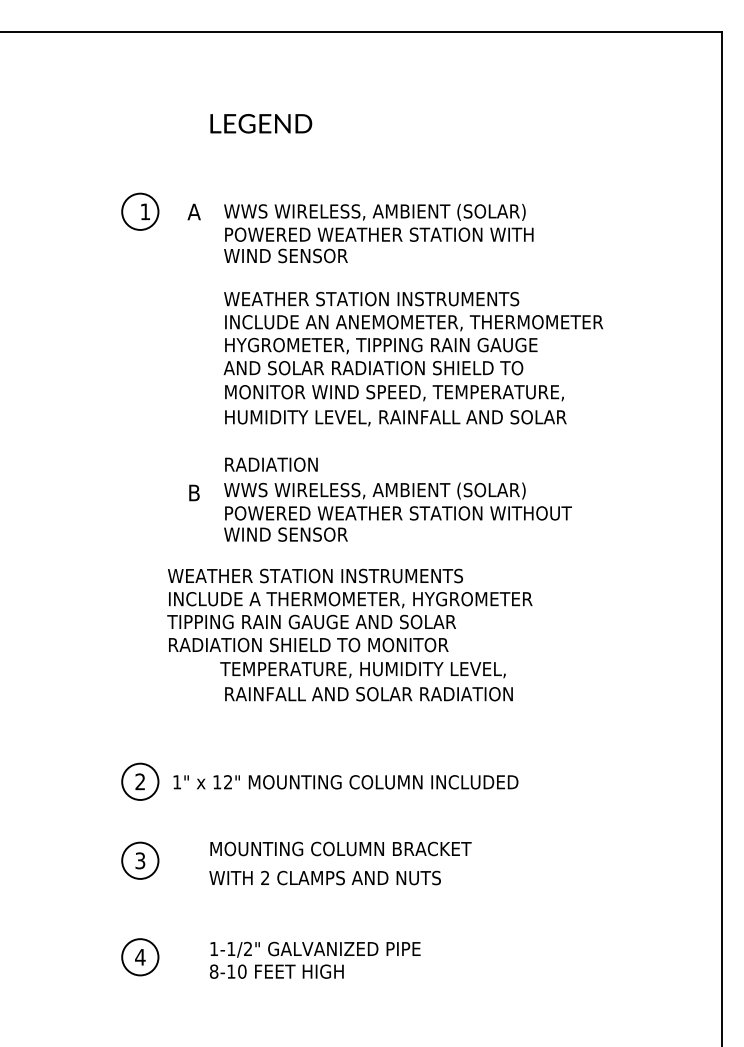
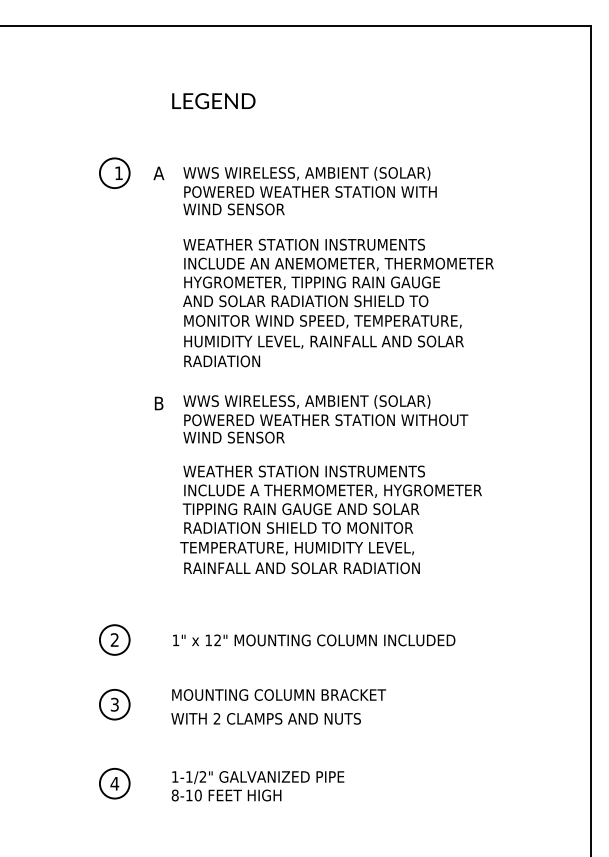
text: (271, 464) -> (222, 361), moved
text: (348, 610) -> (331, 499), moved
text: (346, 782) -> (314, 640), moved

